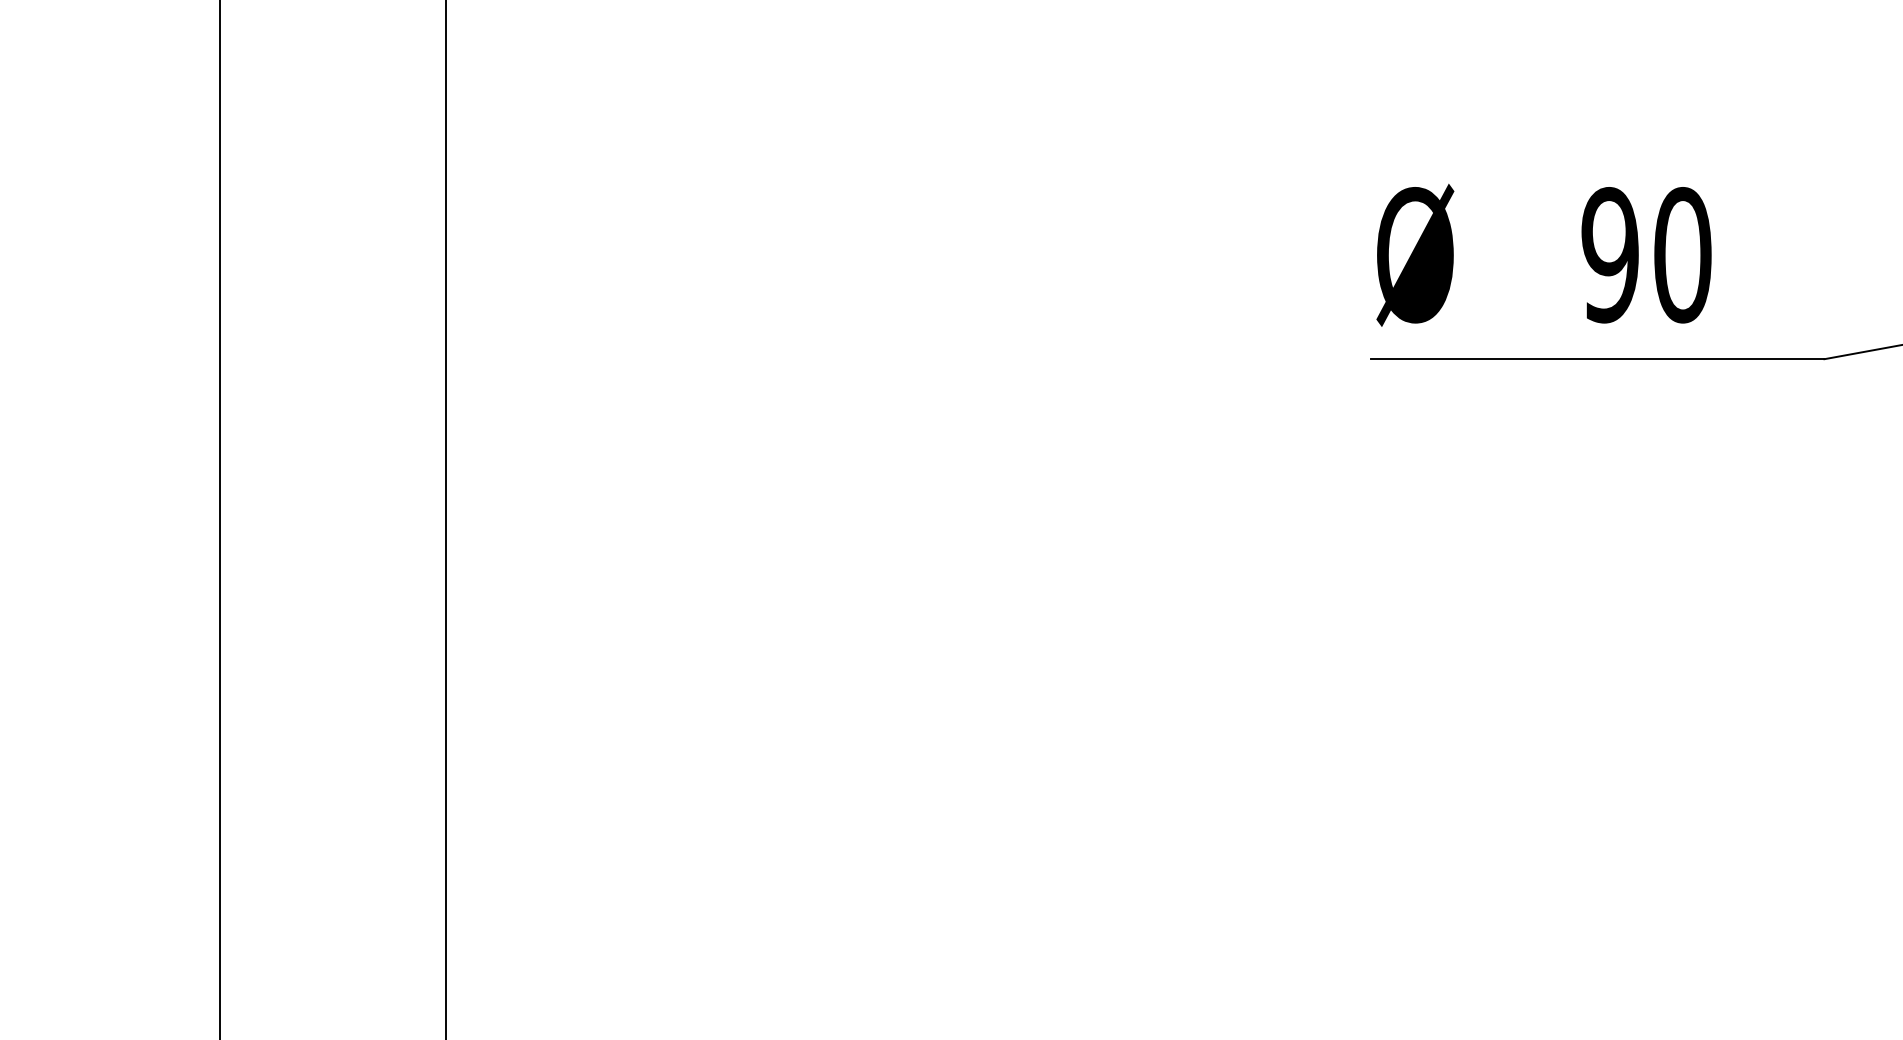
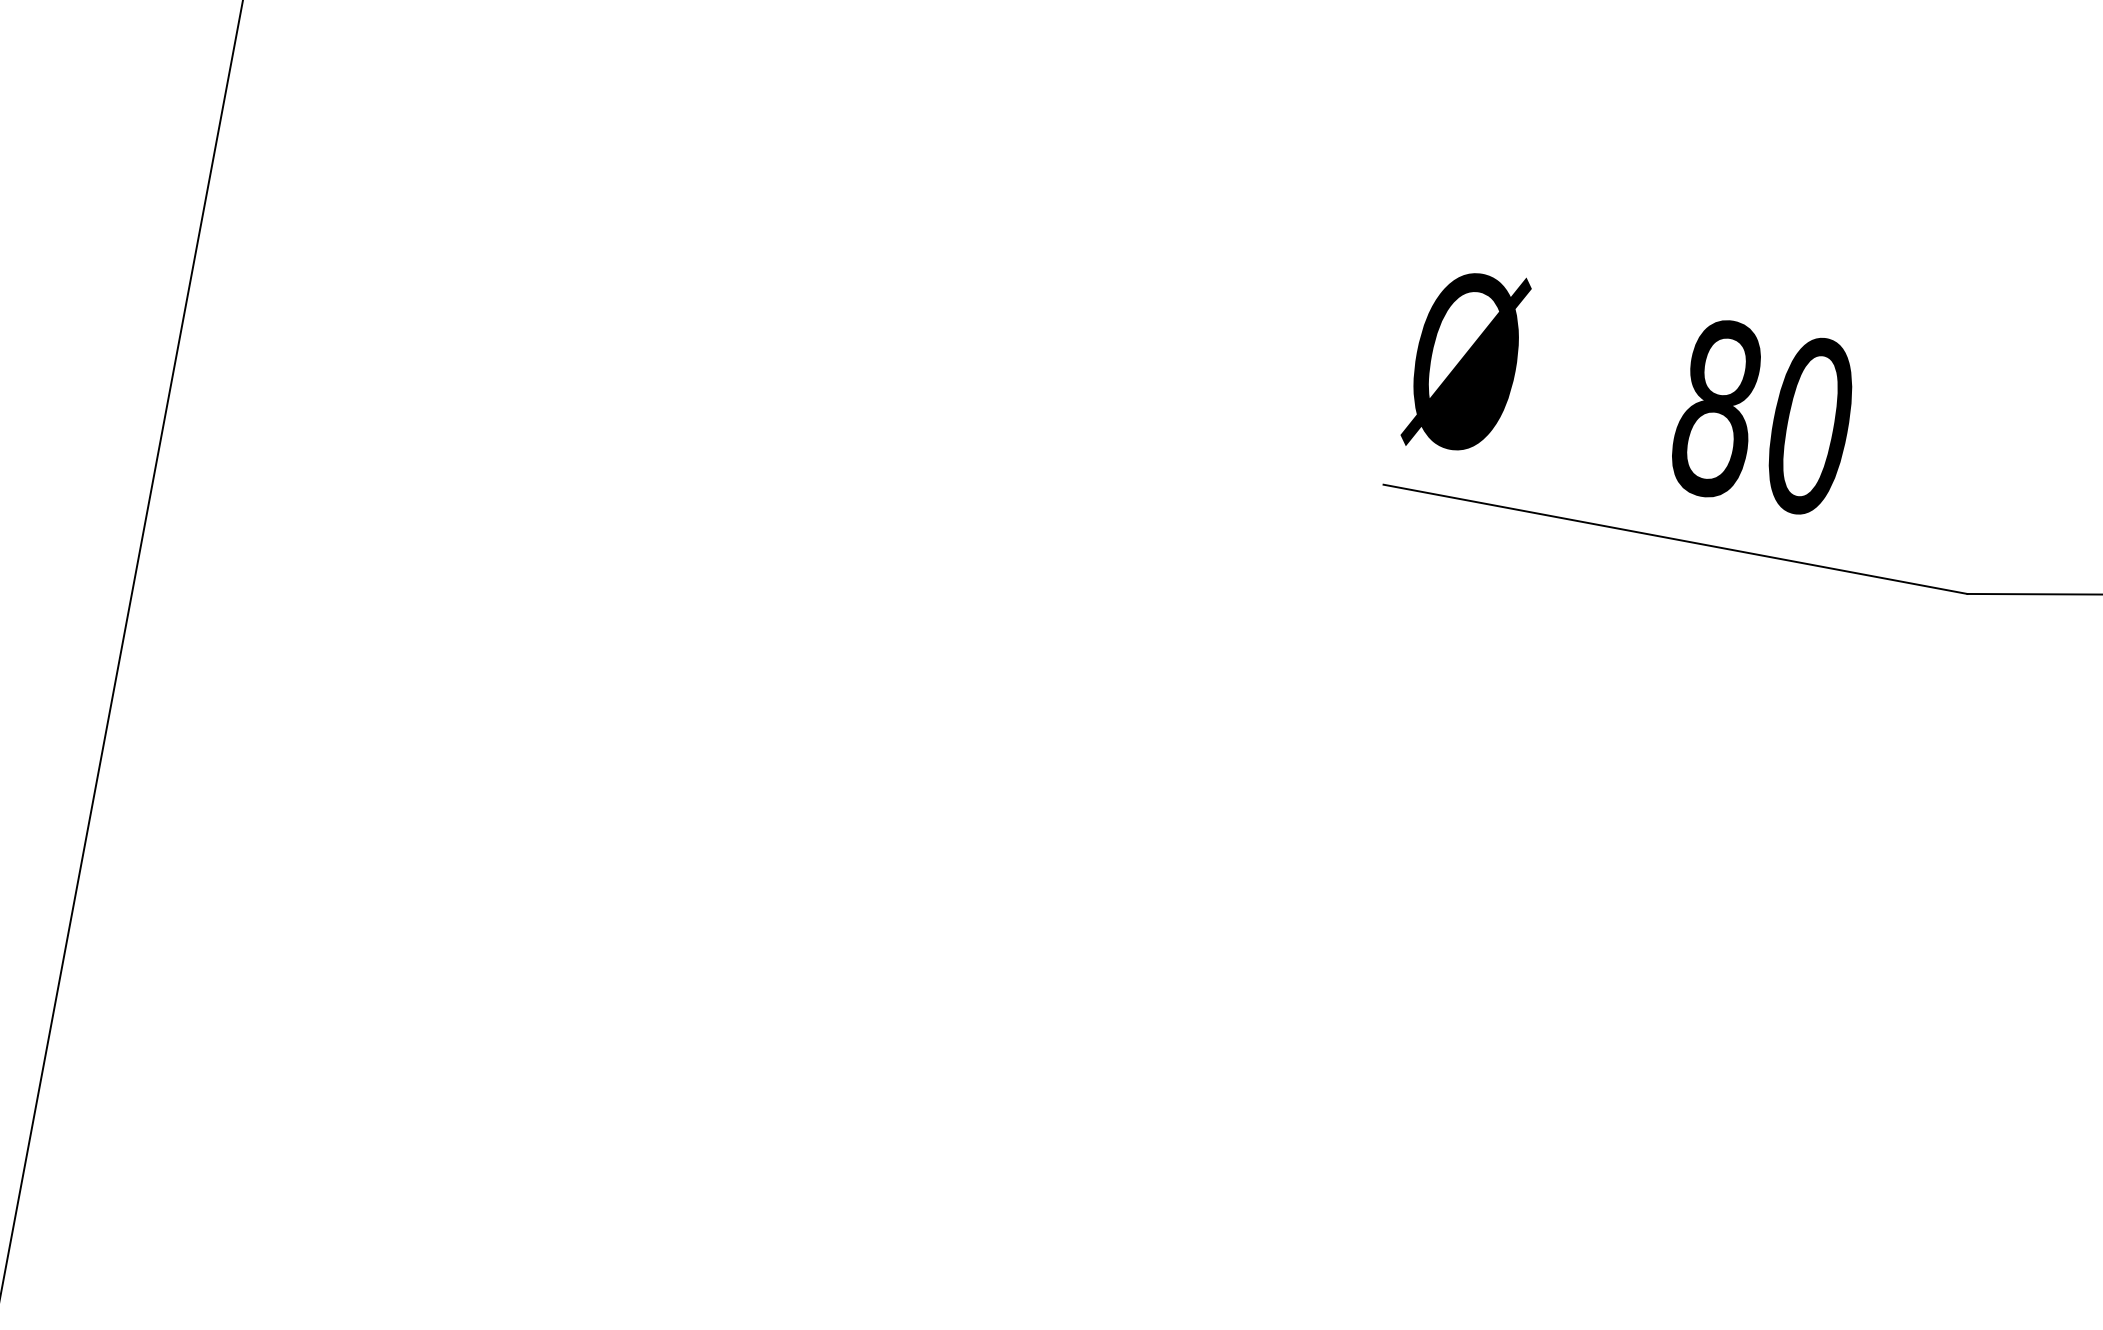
text: (1609, 255) -> (1715, 408), 90 -> 80

